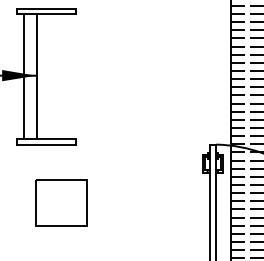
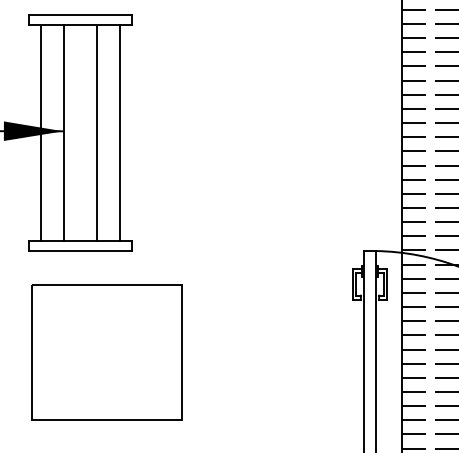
line: (55, 76) -> (96, 132), added
line: (68, 76) -> (119, 132), added
part: (61, 202) -> (107, 351), size x1.67

